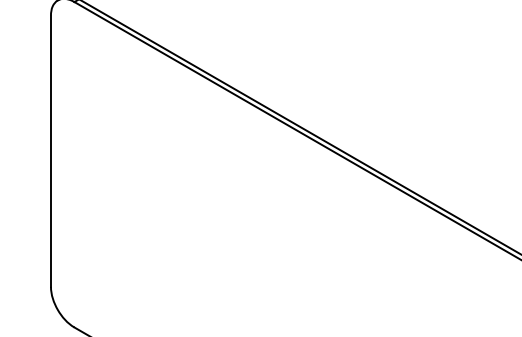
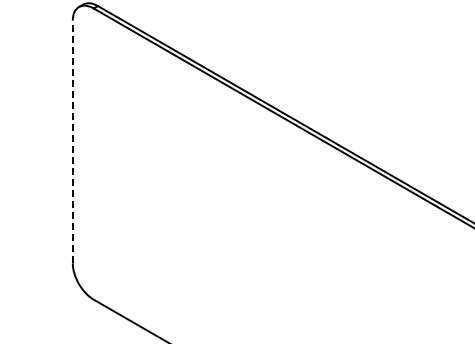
line: (50, 150) -> (72, 141), solid -> dashed

